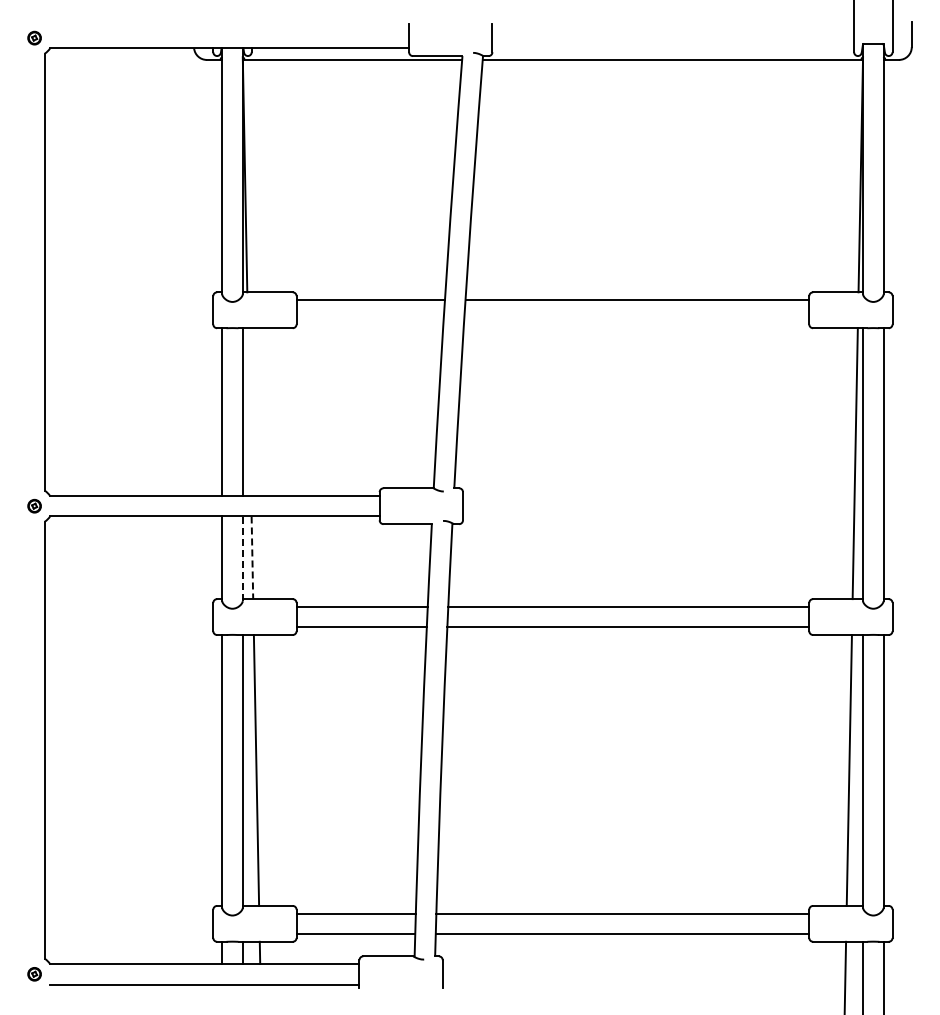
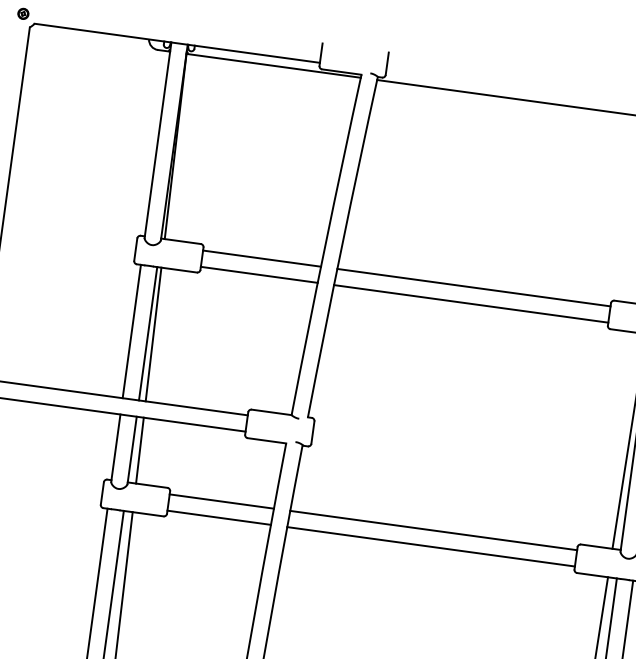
line: (369, 320) -> (258, 274), added
line: (636, 320) -> (471, 303), added
line: (249, 411) -> (153, 334), added
line: (242, 558) -> (131, 450), dashed -> solid
line: (252, 558) -> (139, 451), dashed -> solid

